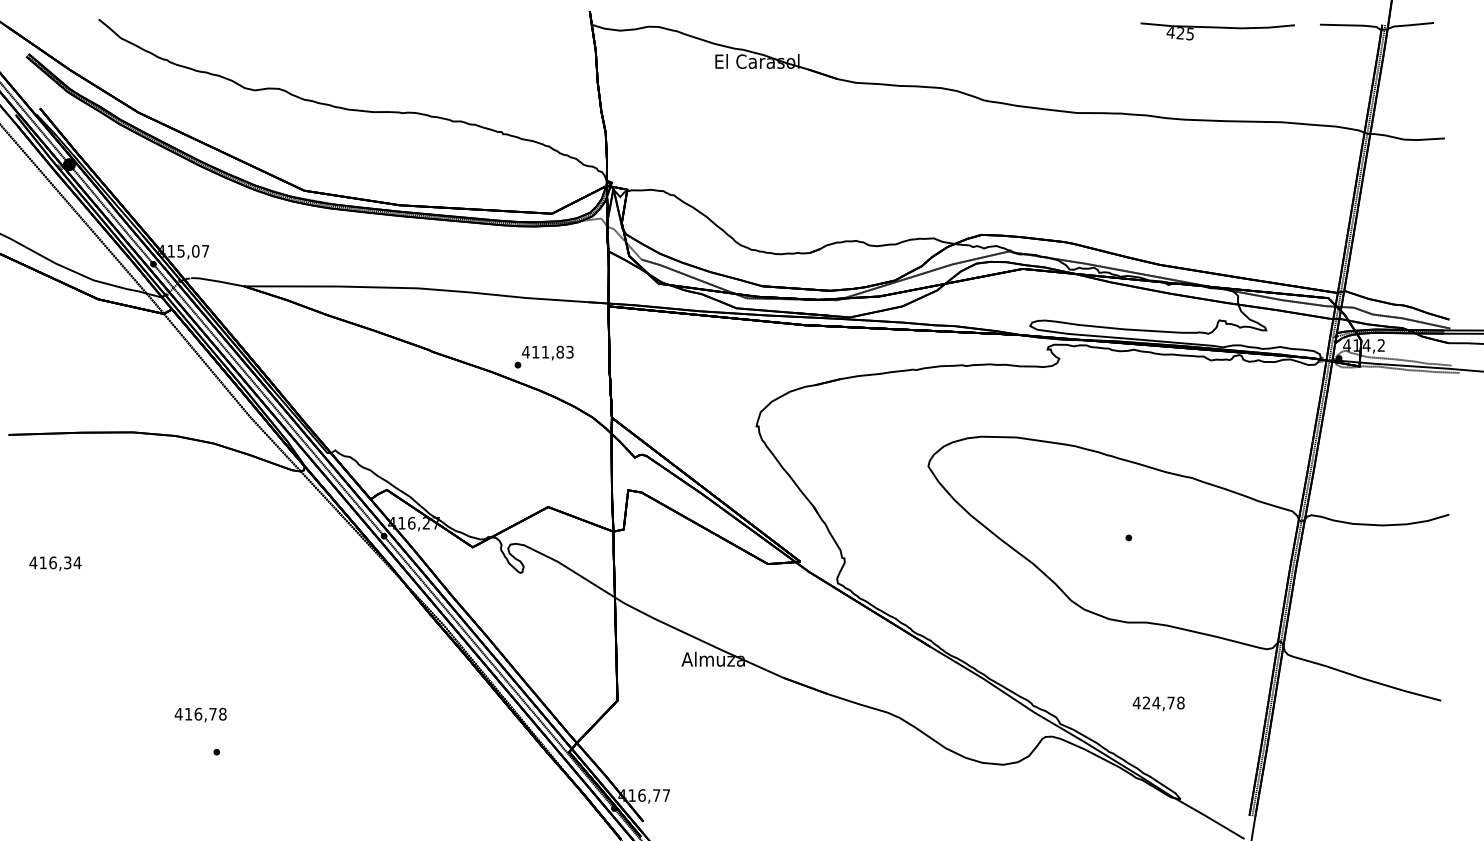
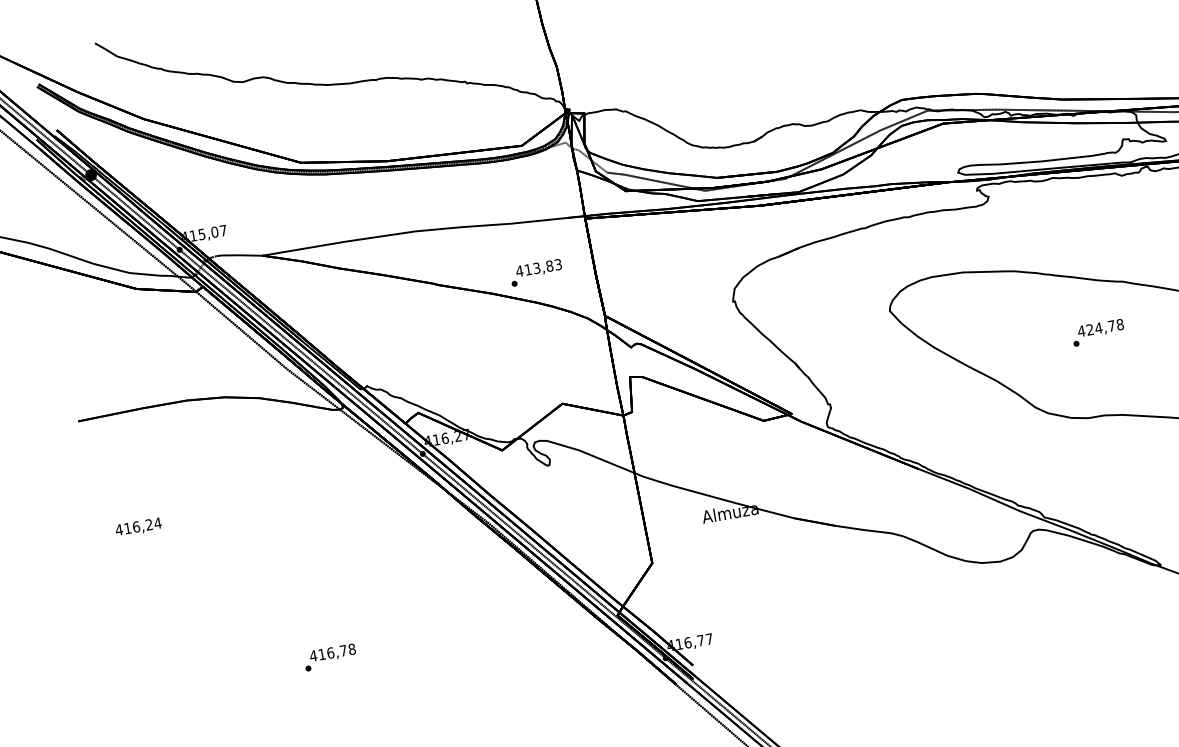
text: (545, 351) -> (536, 267), 411,83 -> 413,83
text: (67, 563) -> (149, 525), 416,34 -> 416,24
text: (1158, 703) -> (1100, 328), moved
text: (200, 714) -> (332, 652), moved

